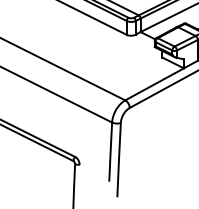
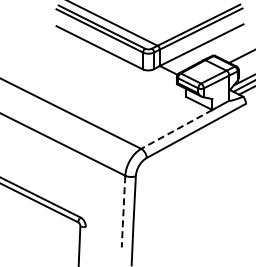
line: (154, 84) -> (176, 129), solid -> dashed
arc: (110, 152) -> (123, 211), solid -> dashed

